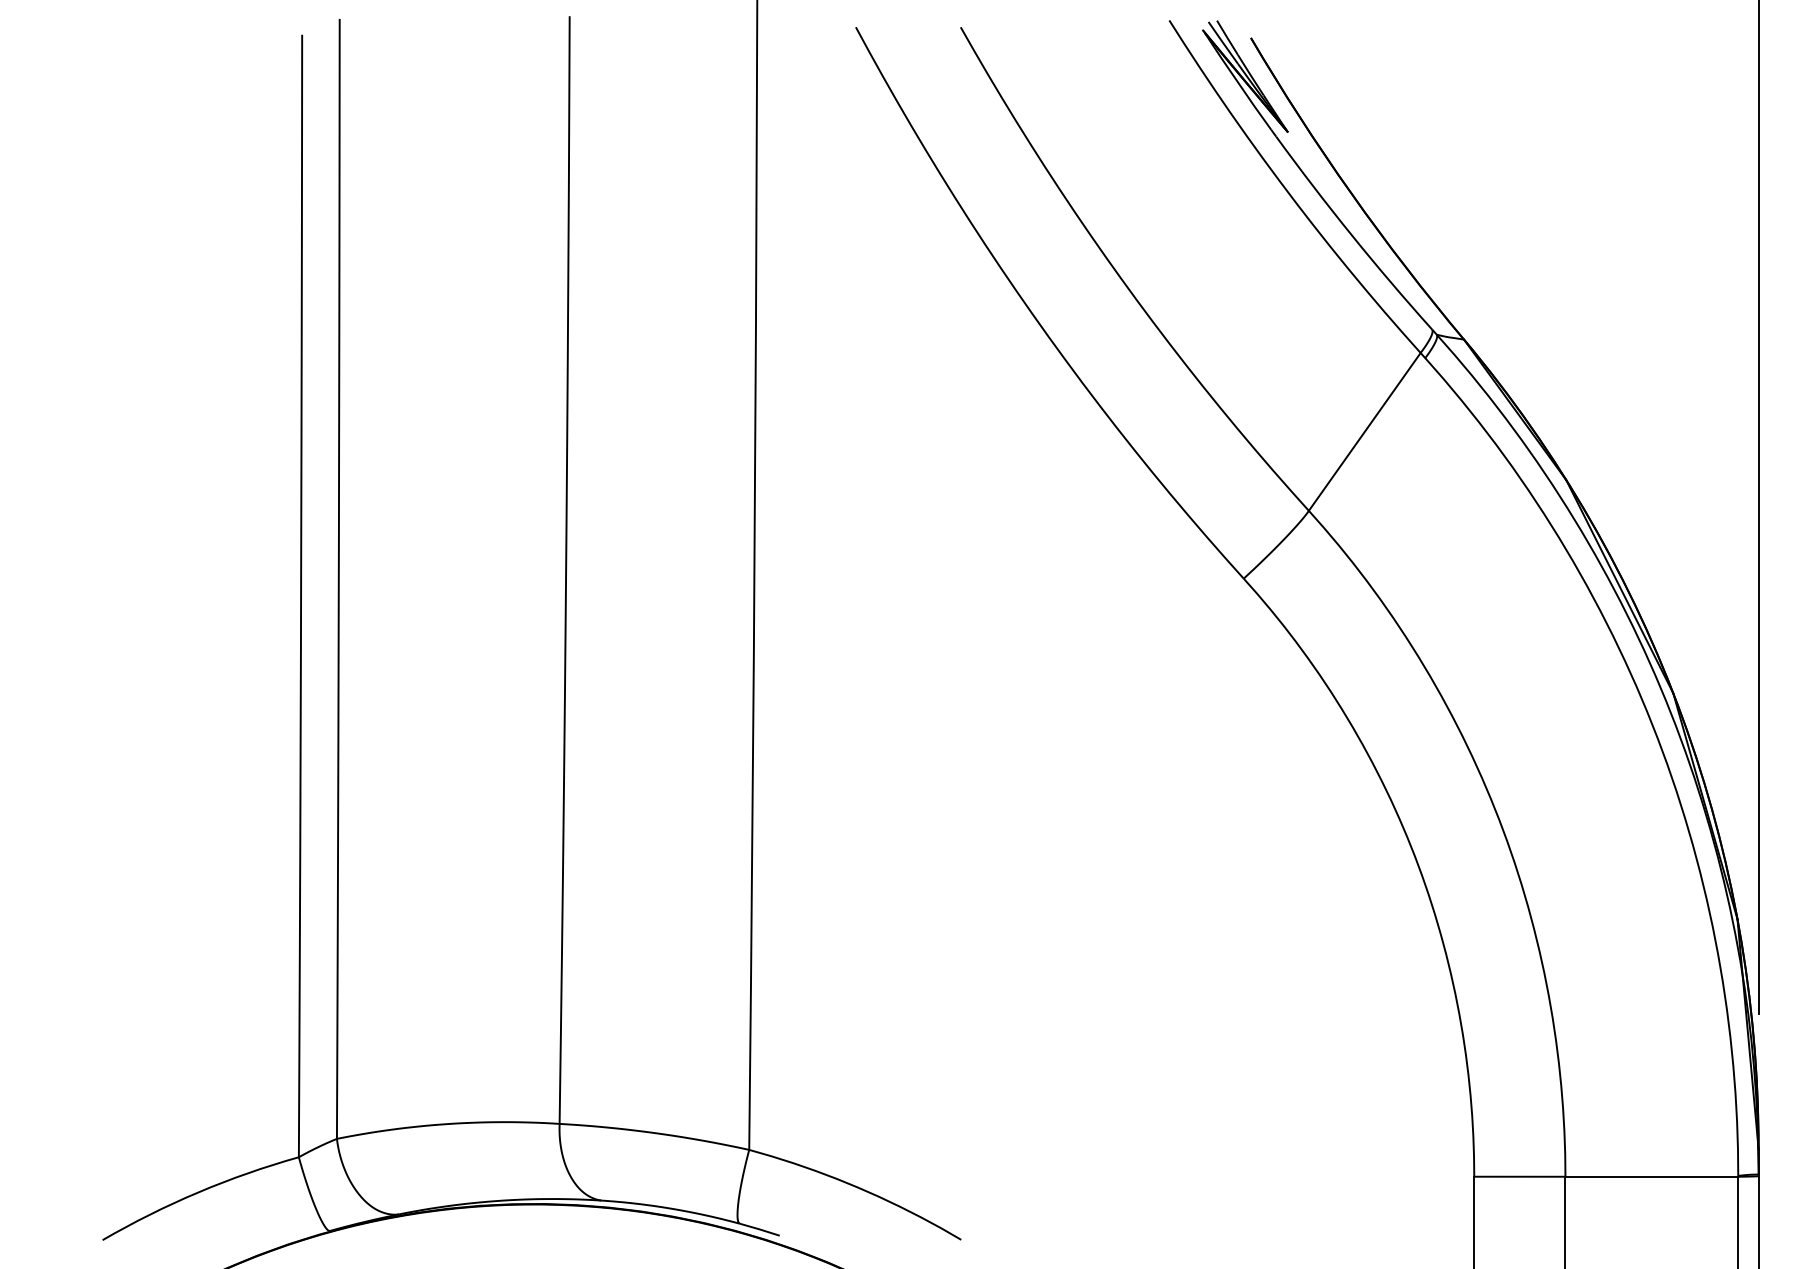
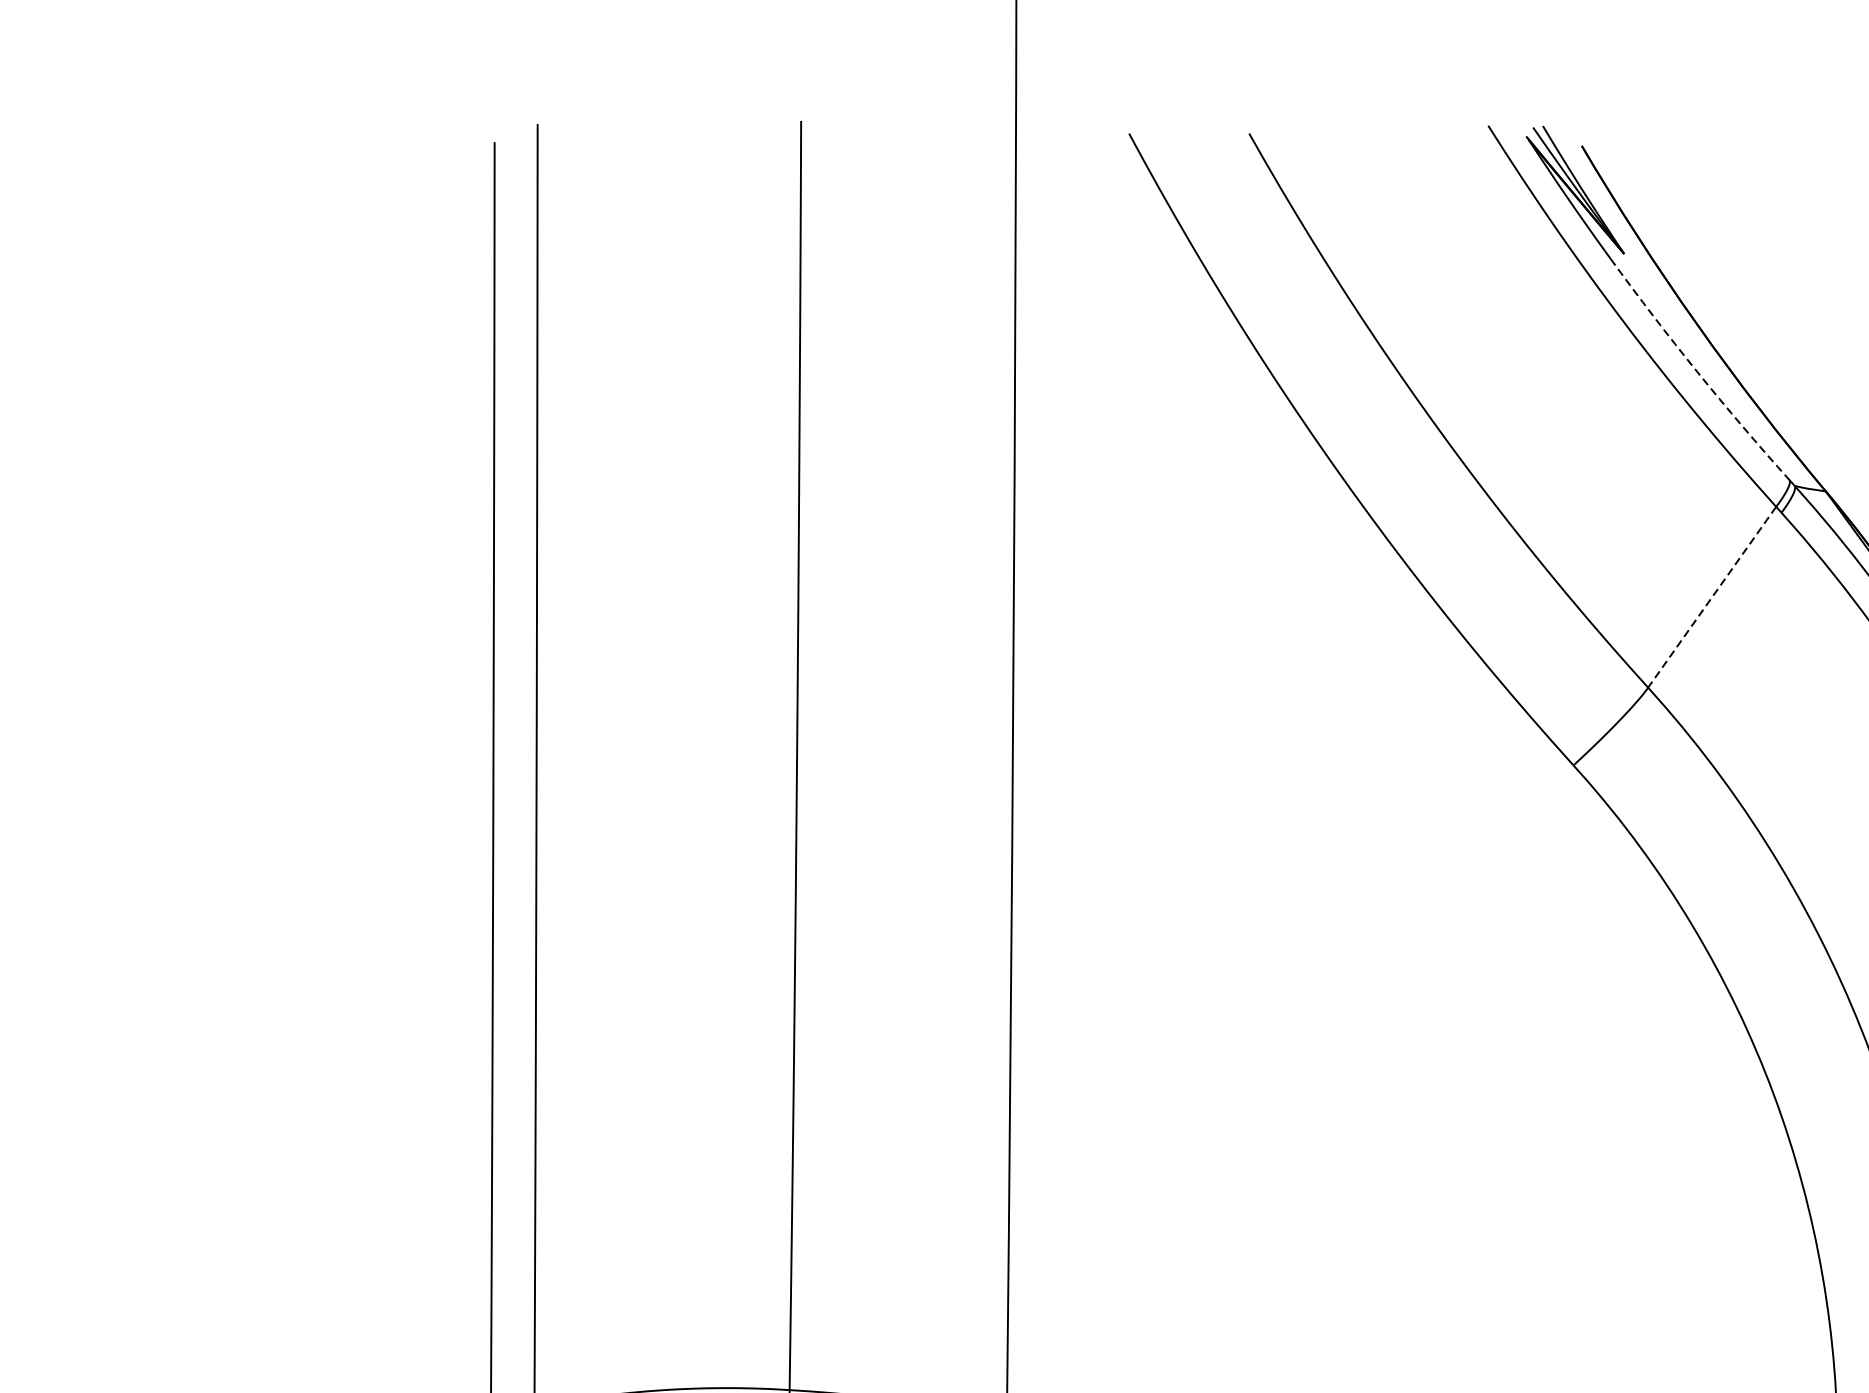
arc: (1351, 235) -> (1696, 372), solid -> dashed
line: (1364, 431) -> (1711, 596), solid -> dashed

